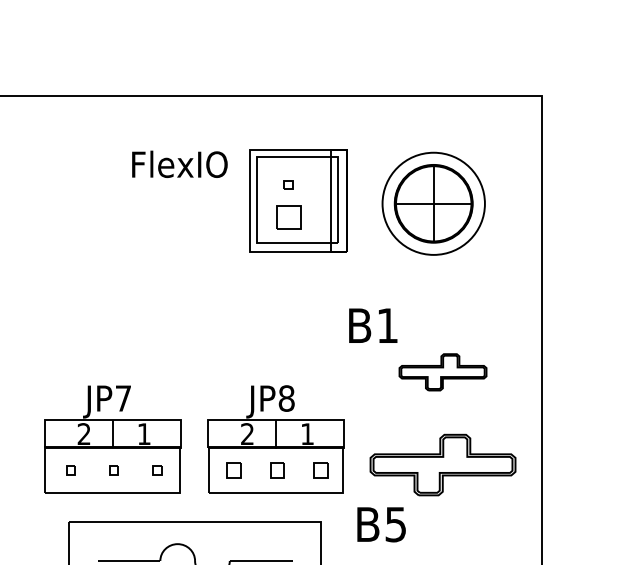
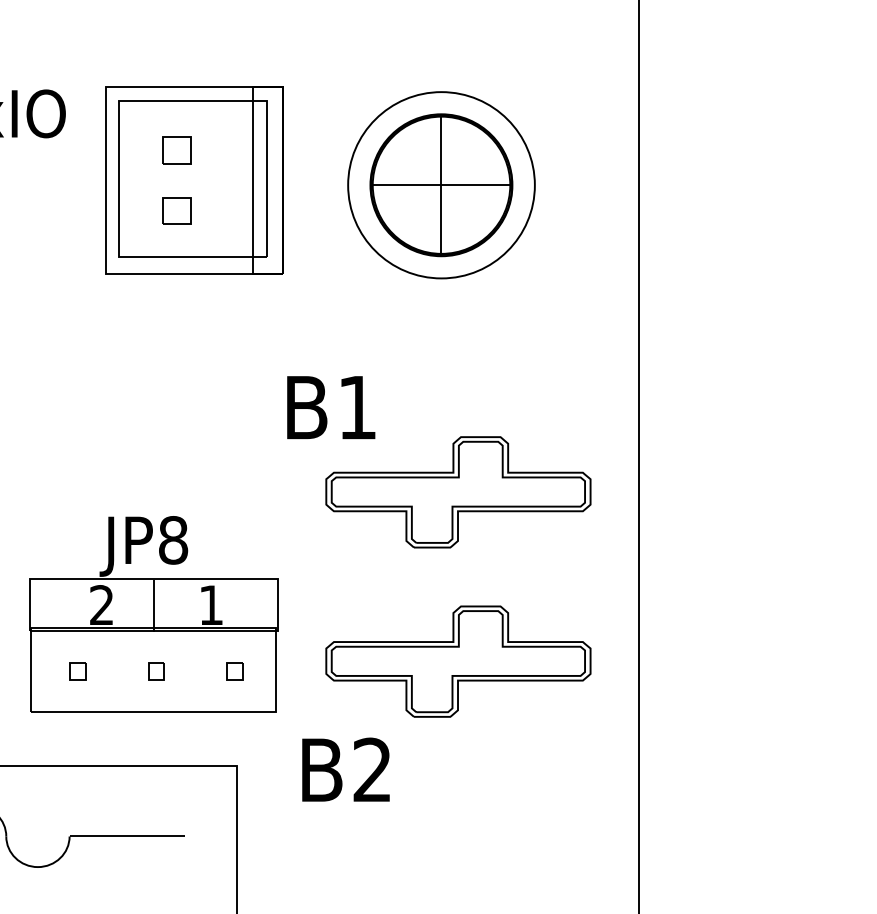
part: (288, 184) -> (176, 150), size x1.67
part: (288, 217) -> (176, 210), size x0.62
part: (442, 372) -> (457, 492), size x1.67
part: (234, 470) -> (78, 671), size x0.62
part: (277, 470) -> (156, 671), size x0.62
part: (320, 470) -> (234, 671), size x0.62
text: (395, 524) -> (371, 770), B5 -> B2

